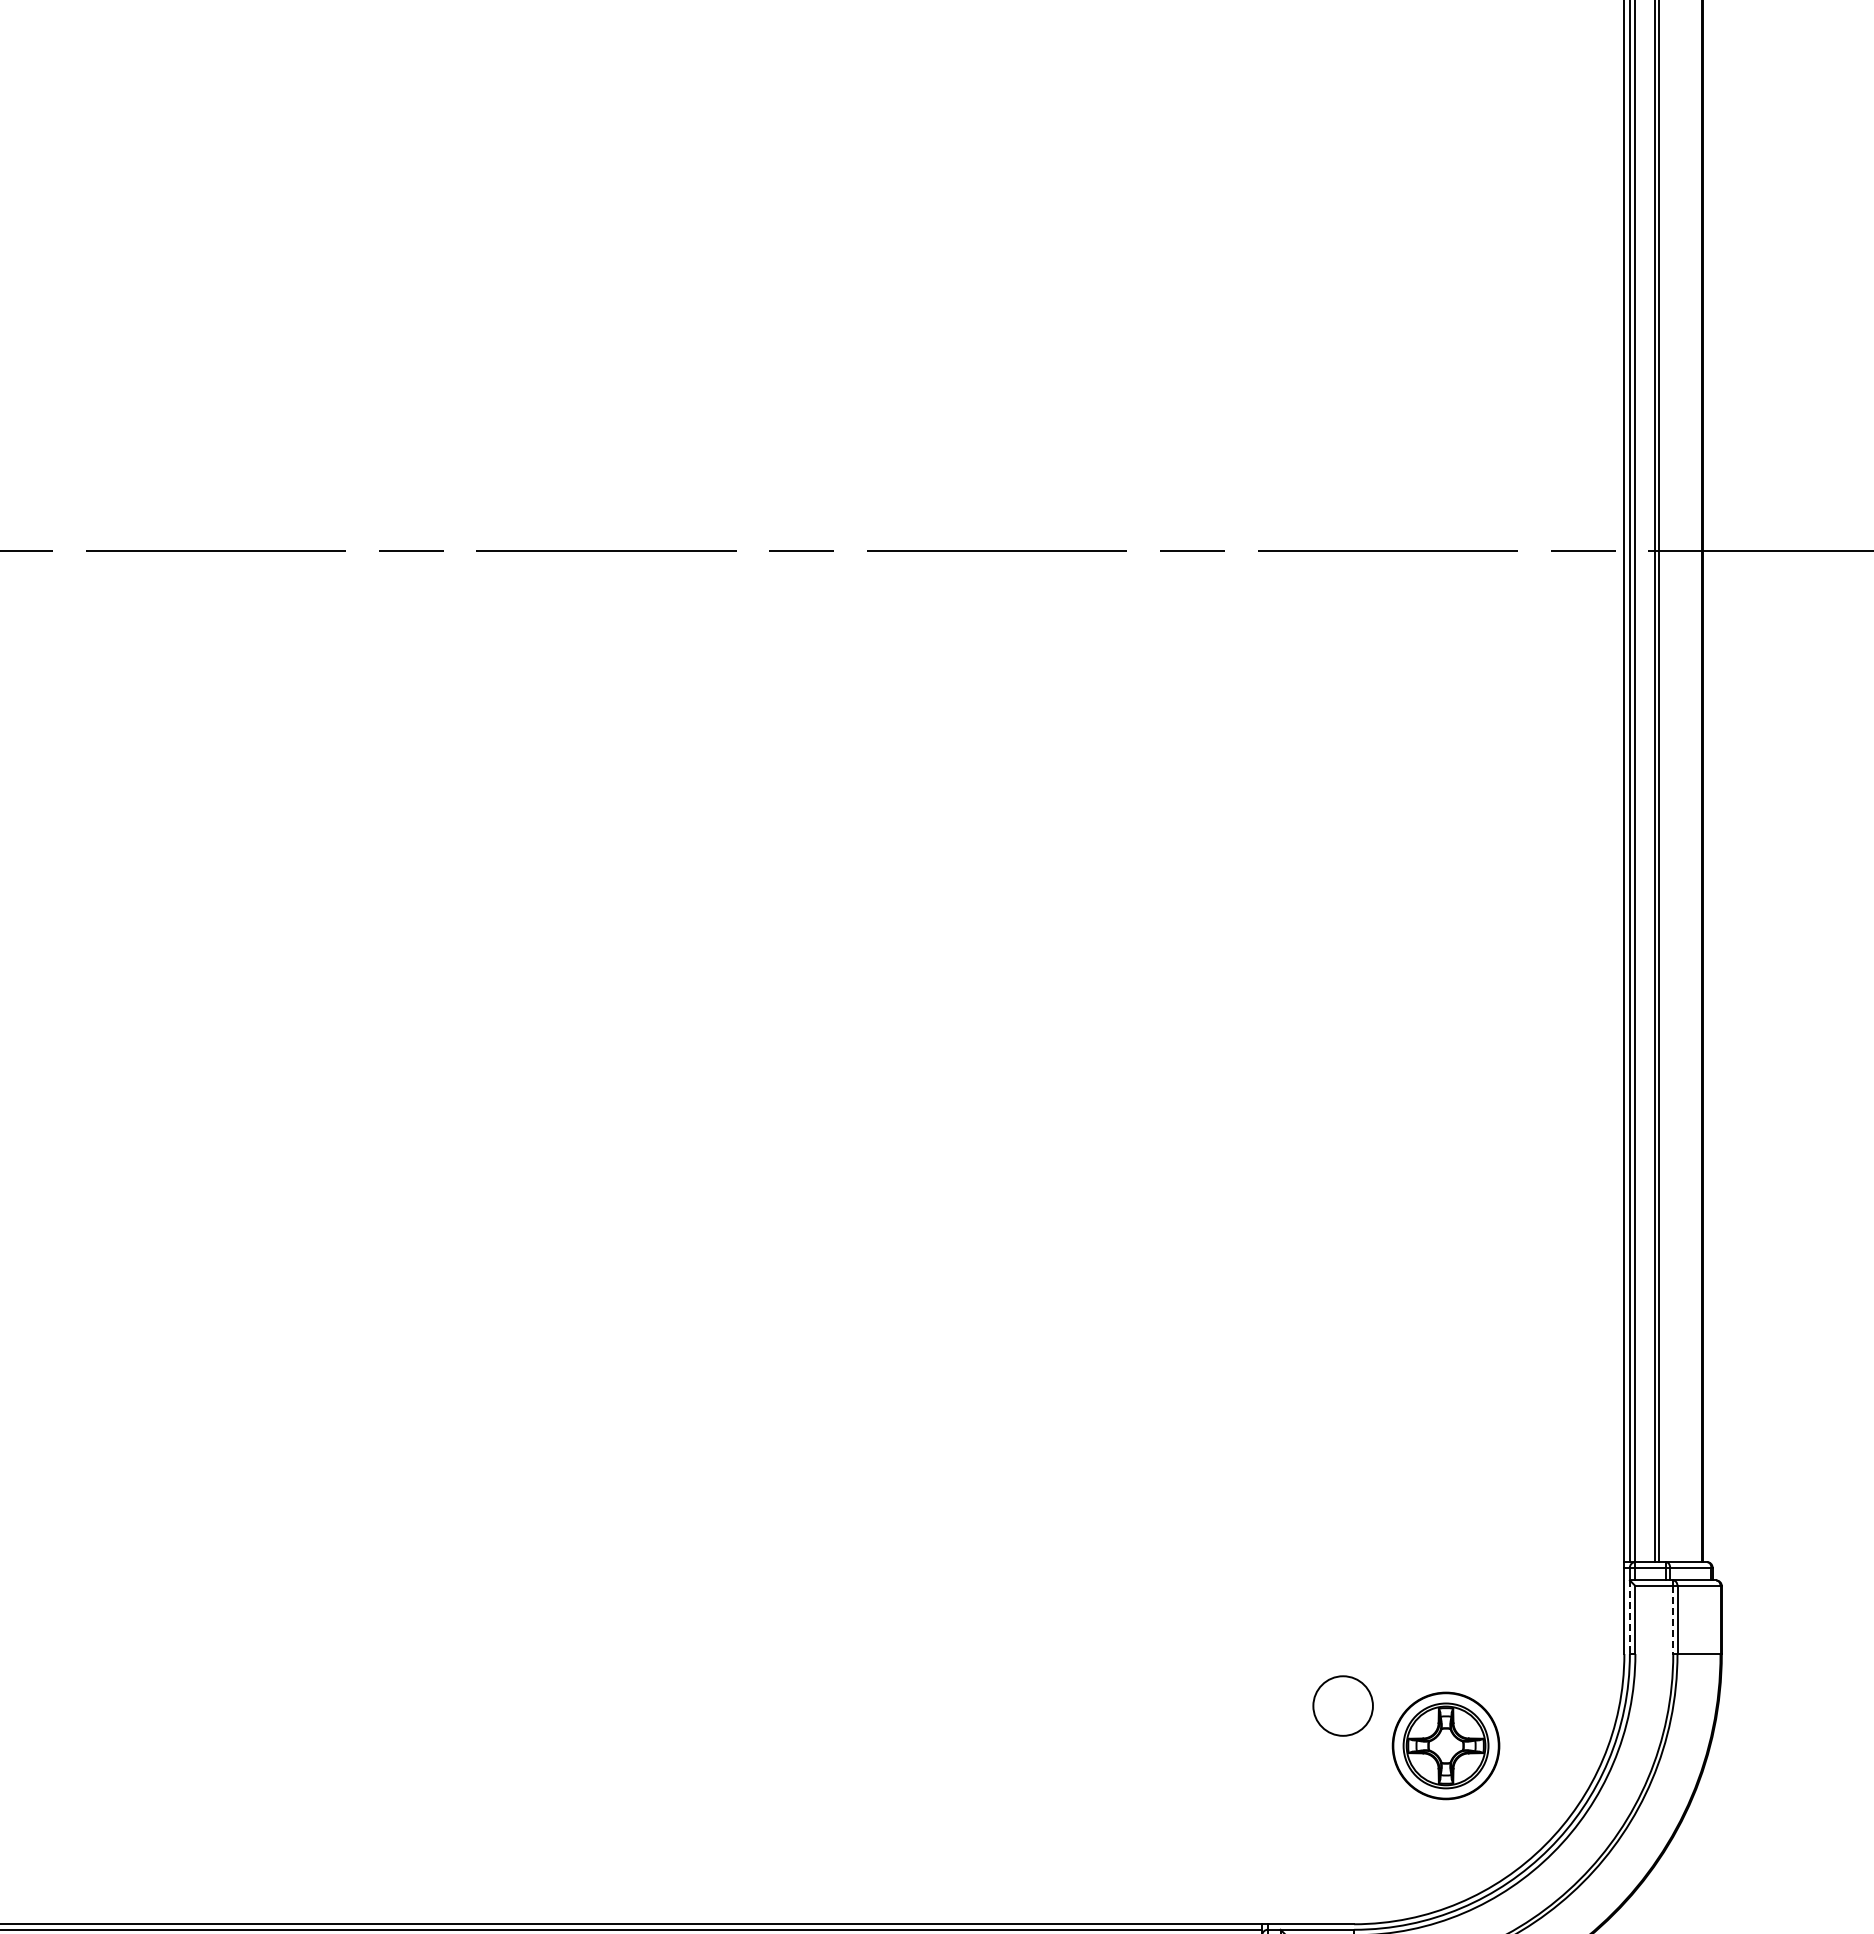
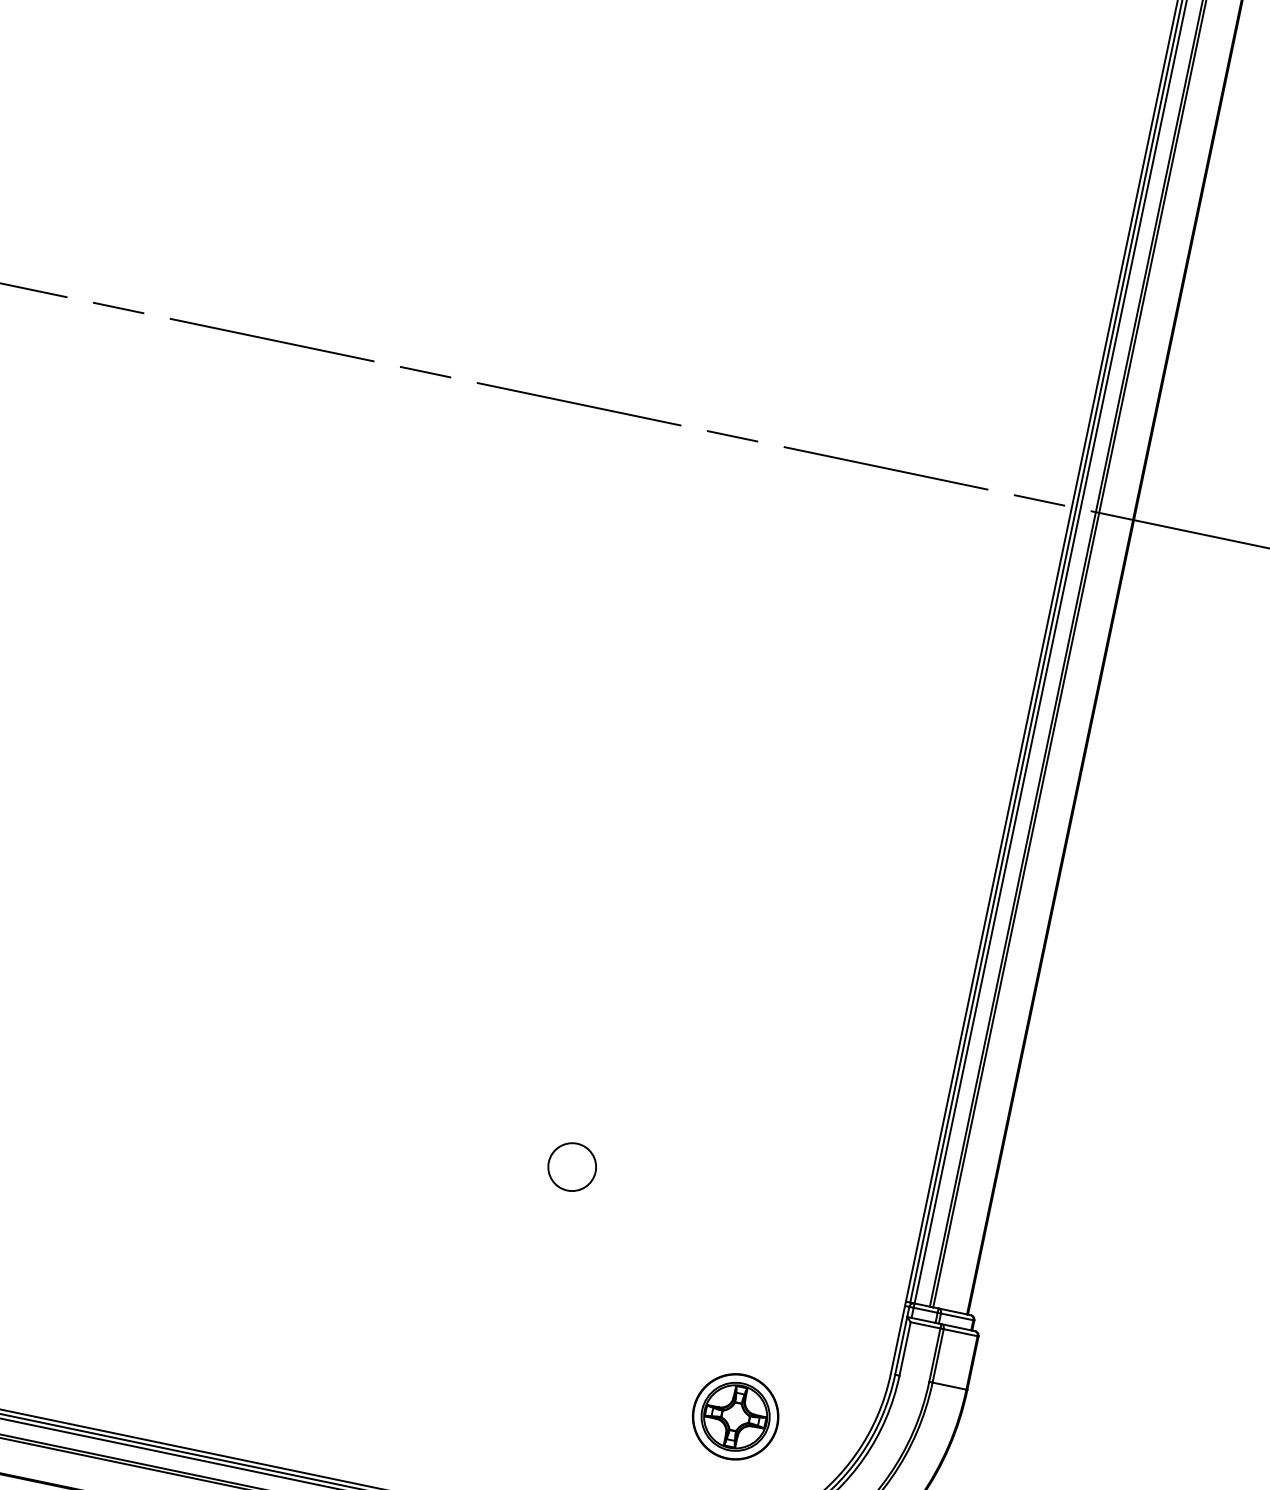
line: (1629, 1617) -> (900, 1346), dashed -> solid
line: (1673, 1620) -> (934, 1355), dashed -> solid
circle: (1342, 1705) -> (571, 1166), moved

